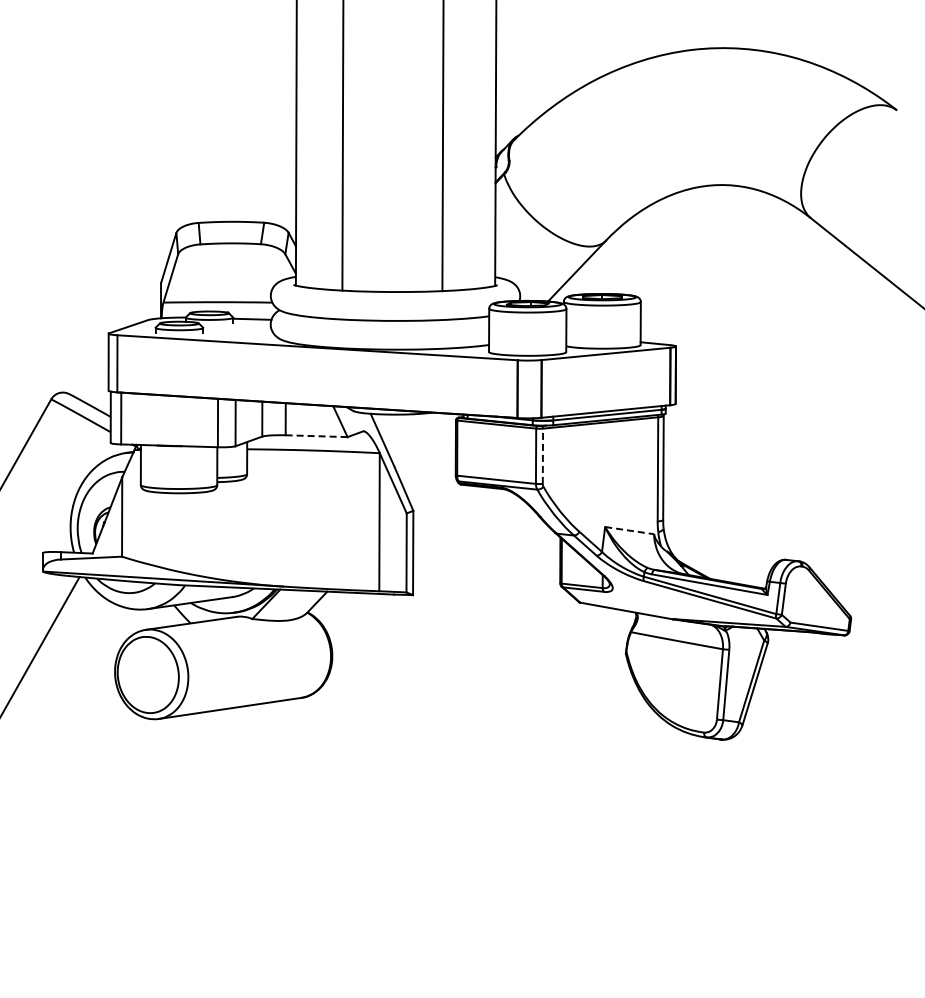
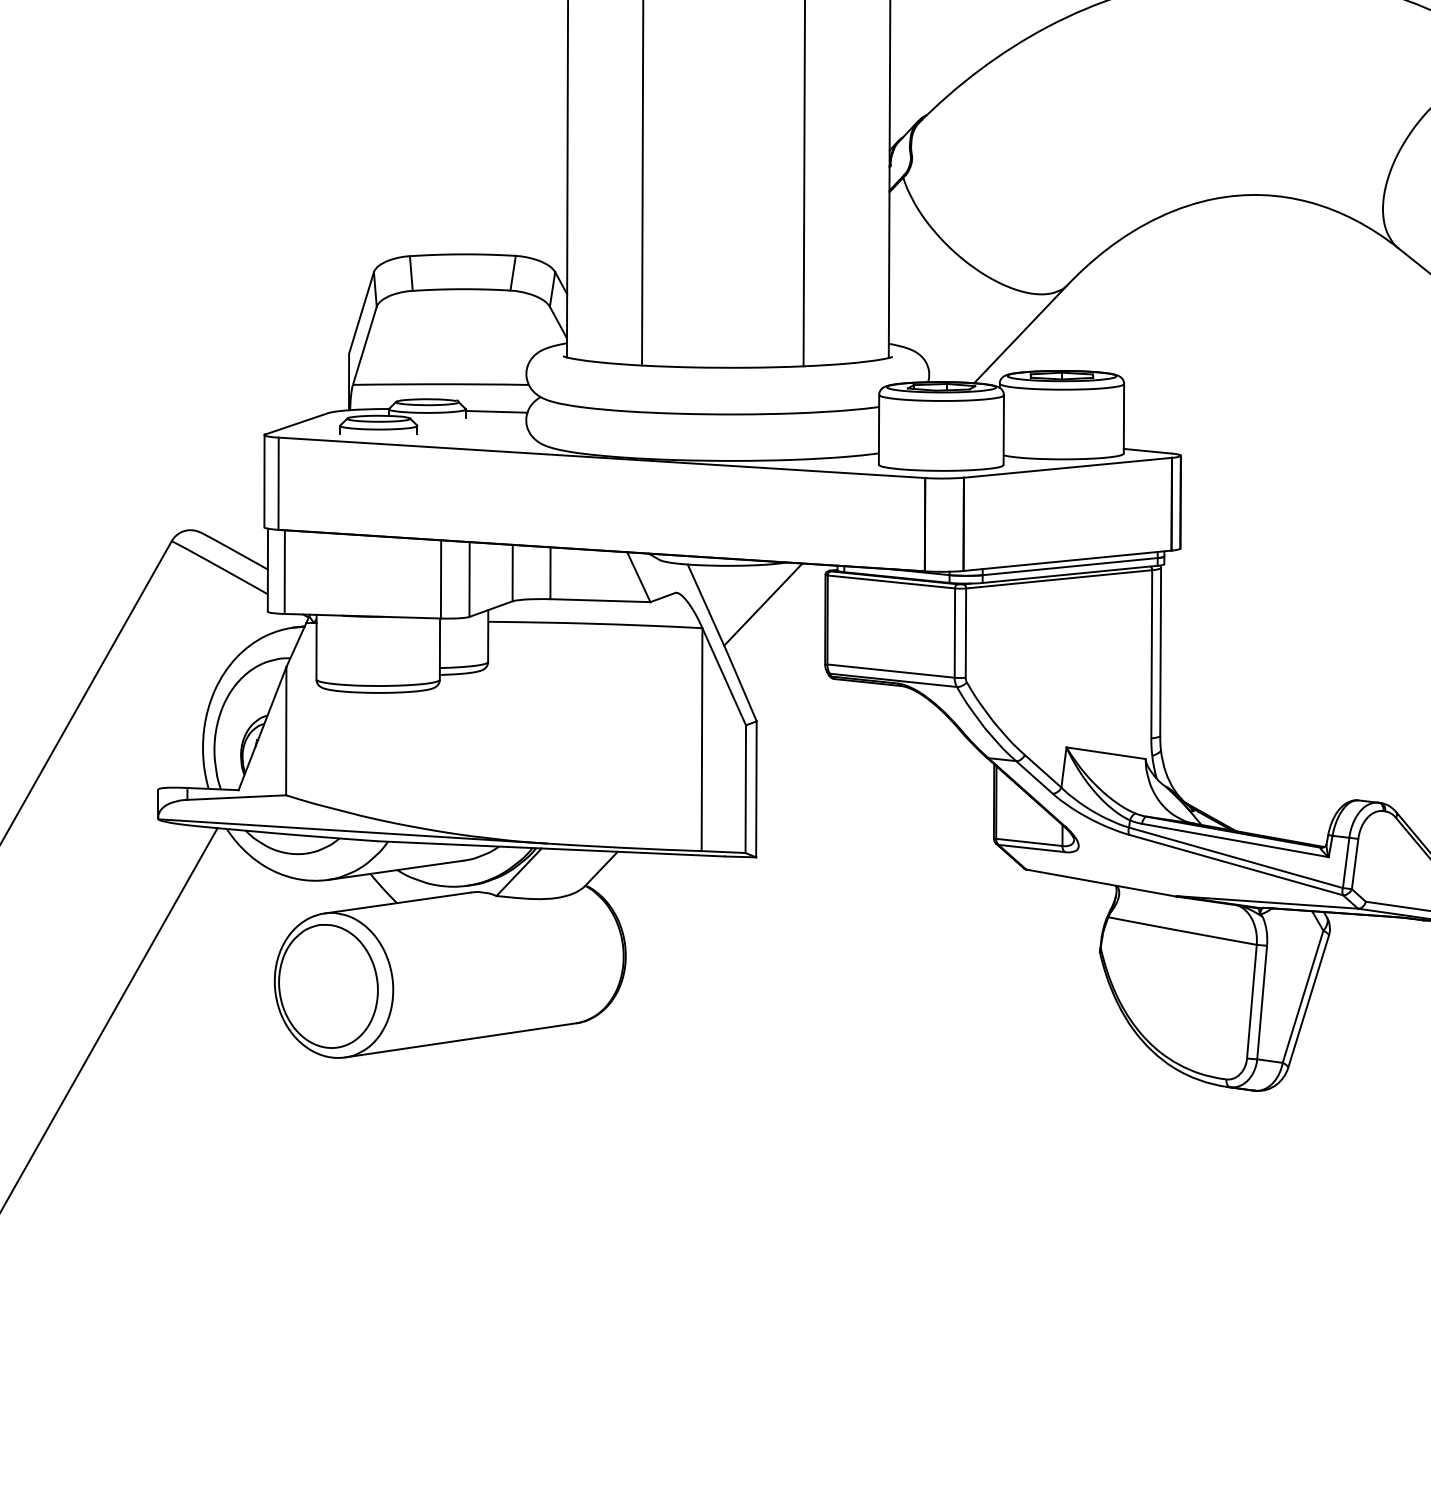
line: (316, 436) -> (600, 601), dashed -> solid
line: (417, 438) -> (763, 604), added
line: (542, 456) -> (965, 633), dashed -> solid
line: (629, 530) -> (1105, 752), dashed -> solid

